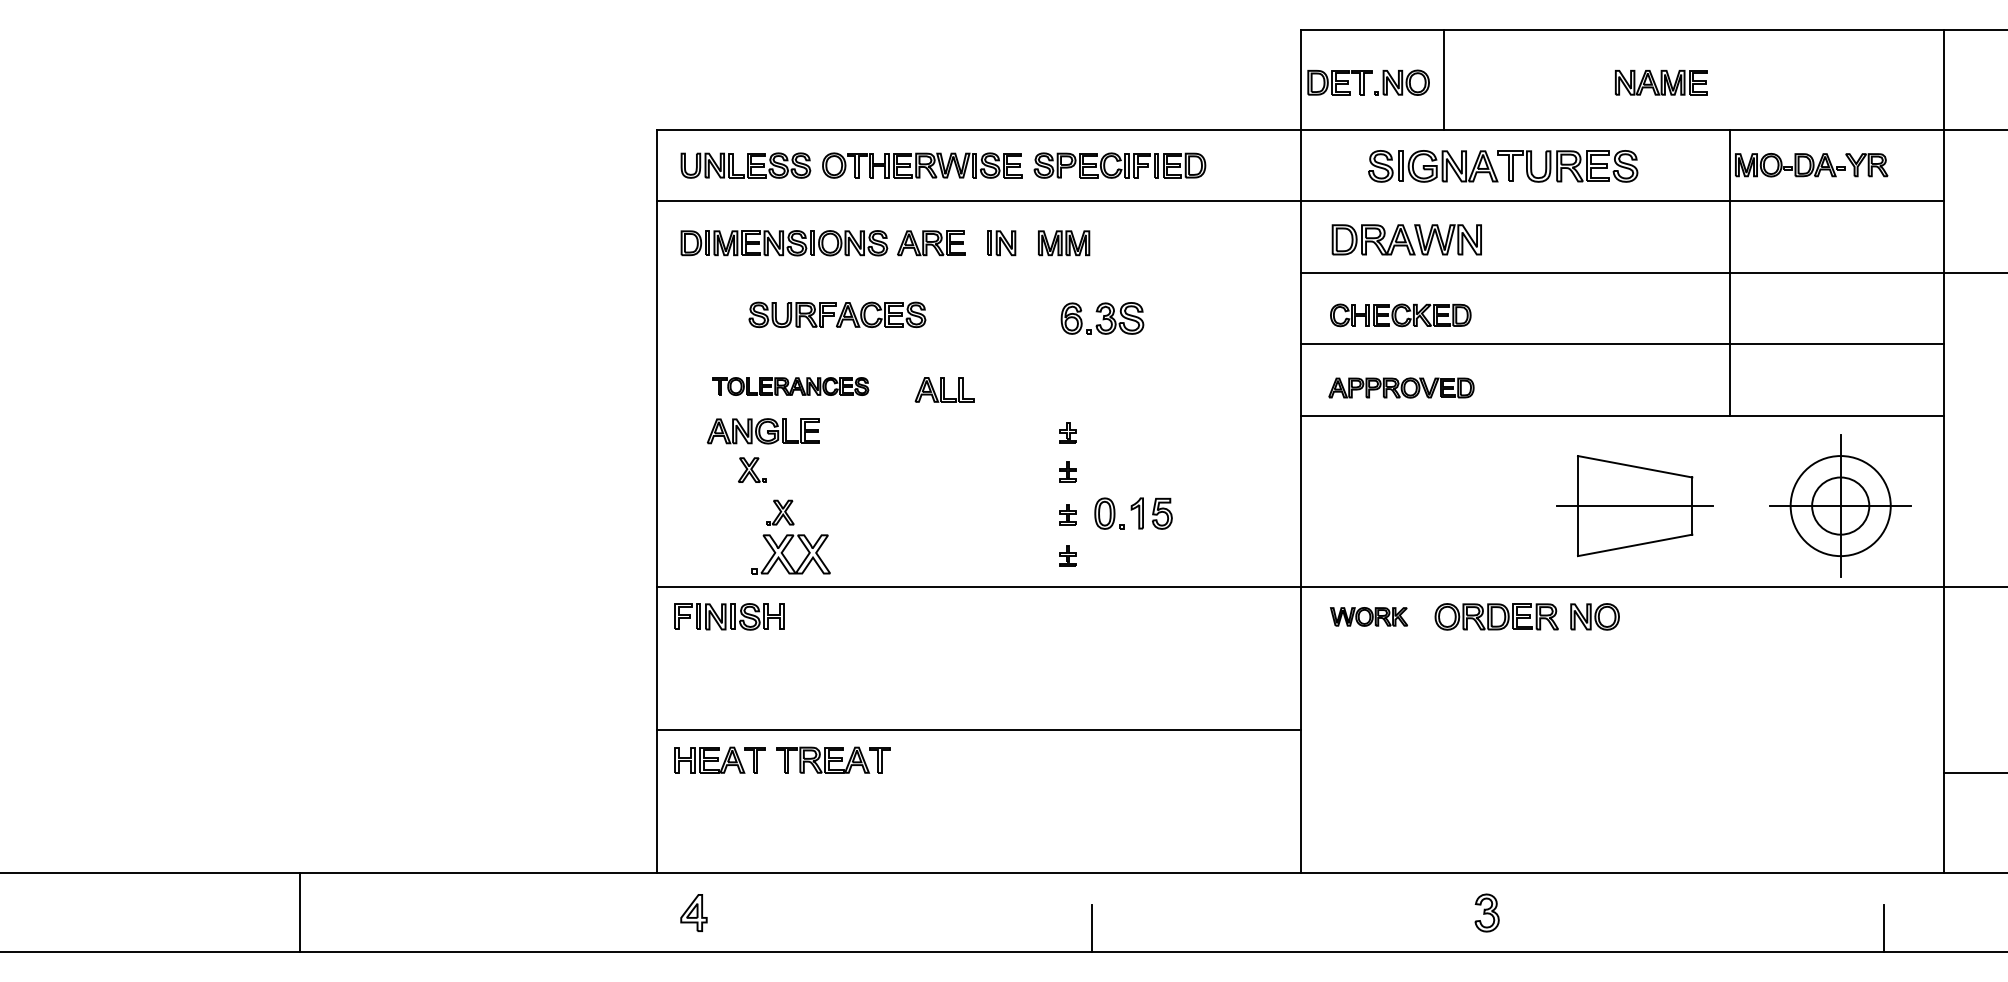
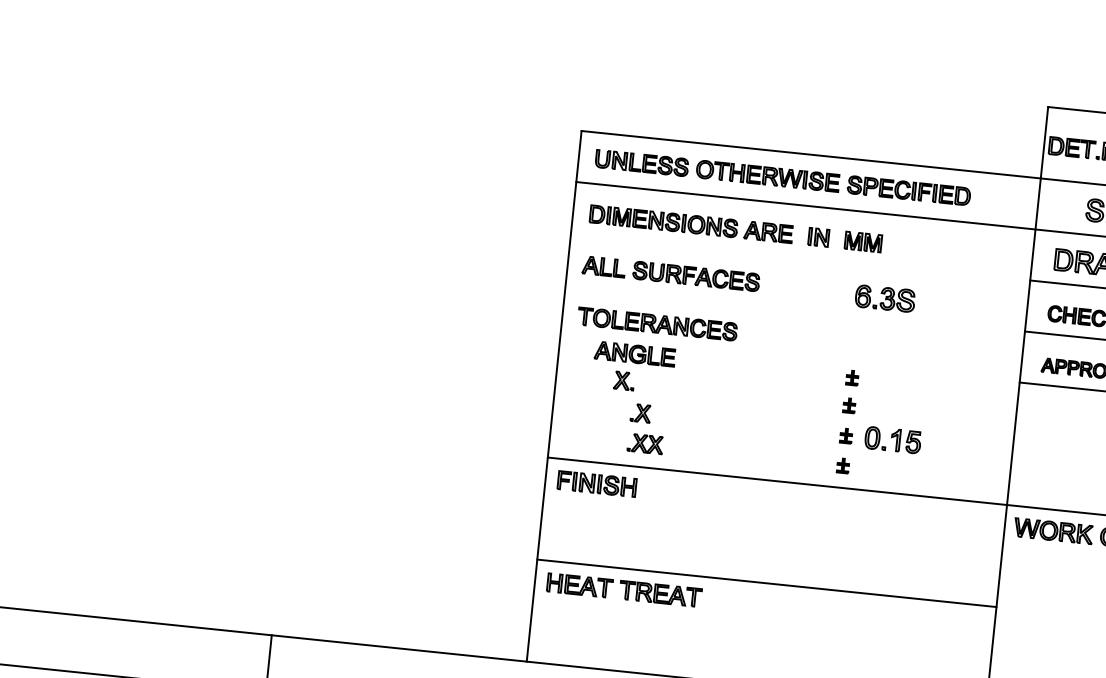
part: (790, 386) -> (657, 324), size x1.43
part: (944, 389) -> (603, 266), moved
part: (790, 554) -> (645, 444), size x0.62
part: (1368, 616) -> (1053, 530), size x1.43

